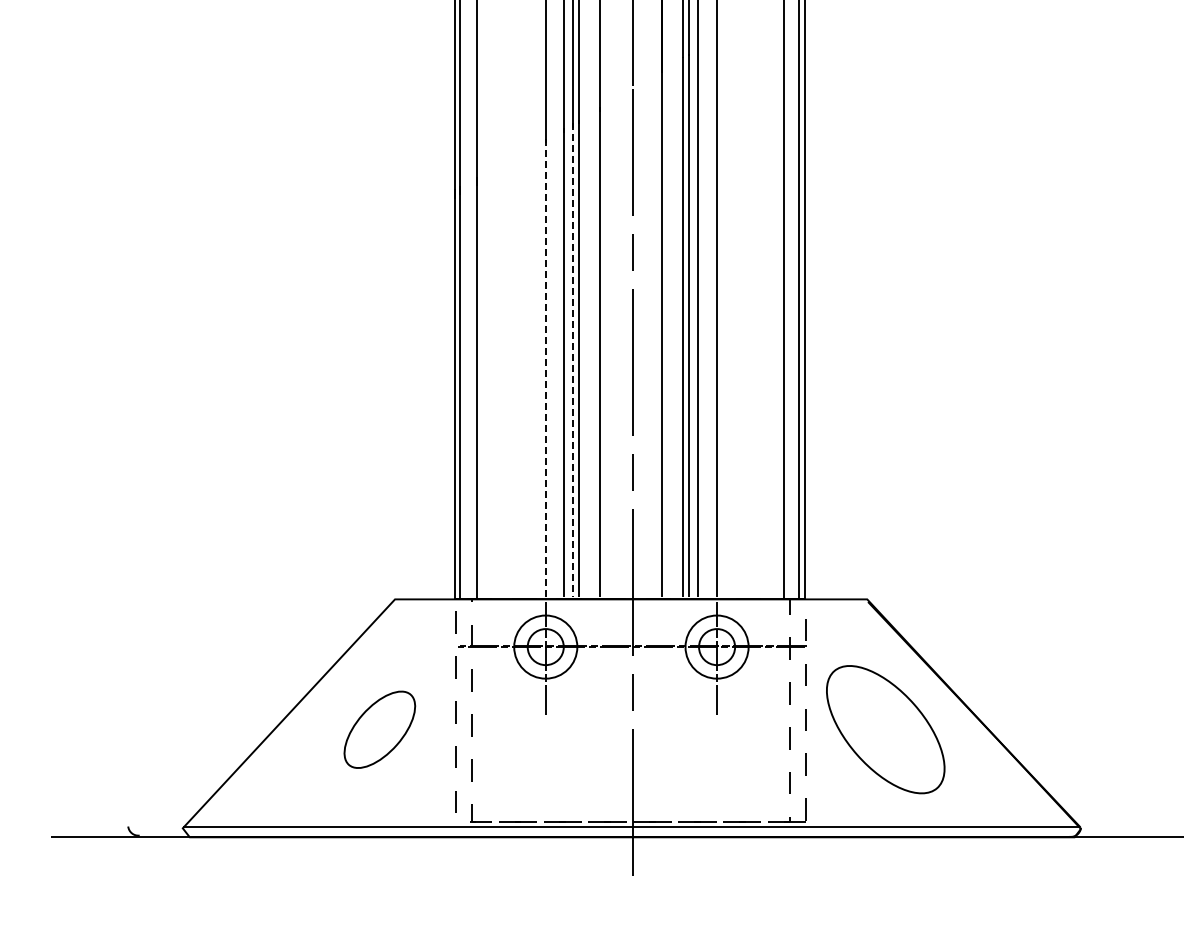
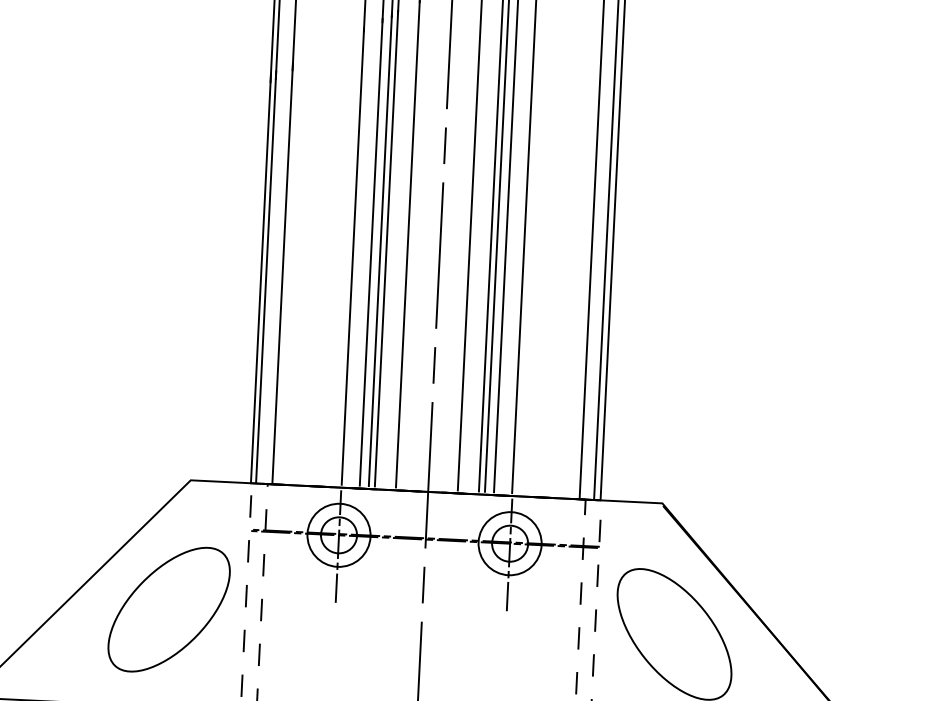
line: (573, 360) -> (380, 250), dashed -> solid
line: (546, 368) -> (353, 257), dashed -> solid
part: (379, 729) -> (168, 609), size x1.67

